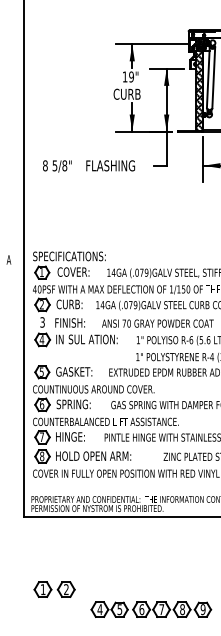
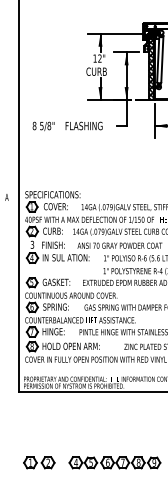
text: (131, 76) -> (99, 58), 19" -> 12"
part: (54, 589) -> (39, 462), moved

